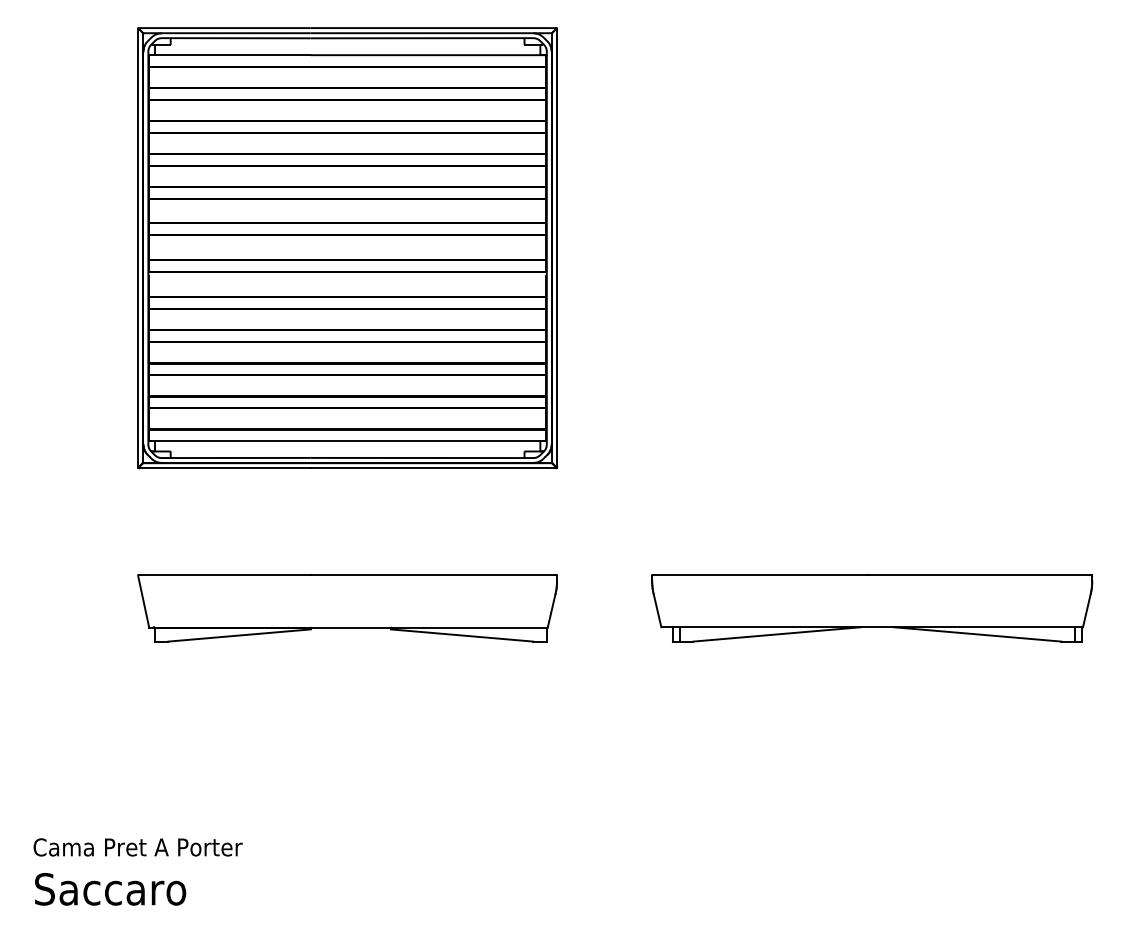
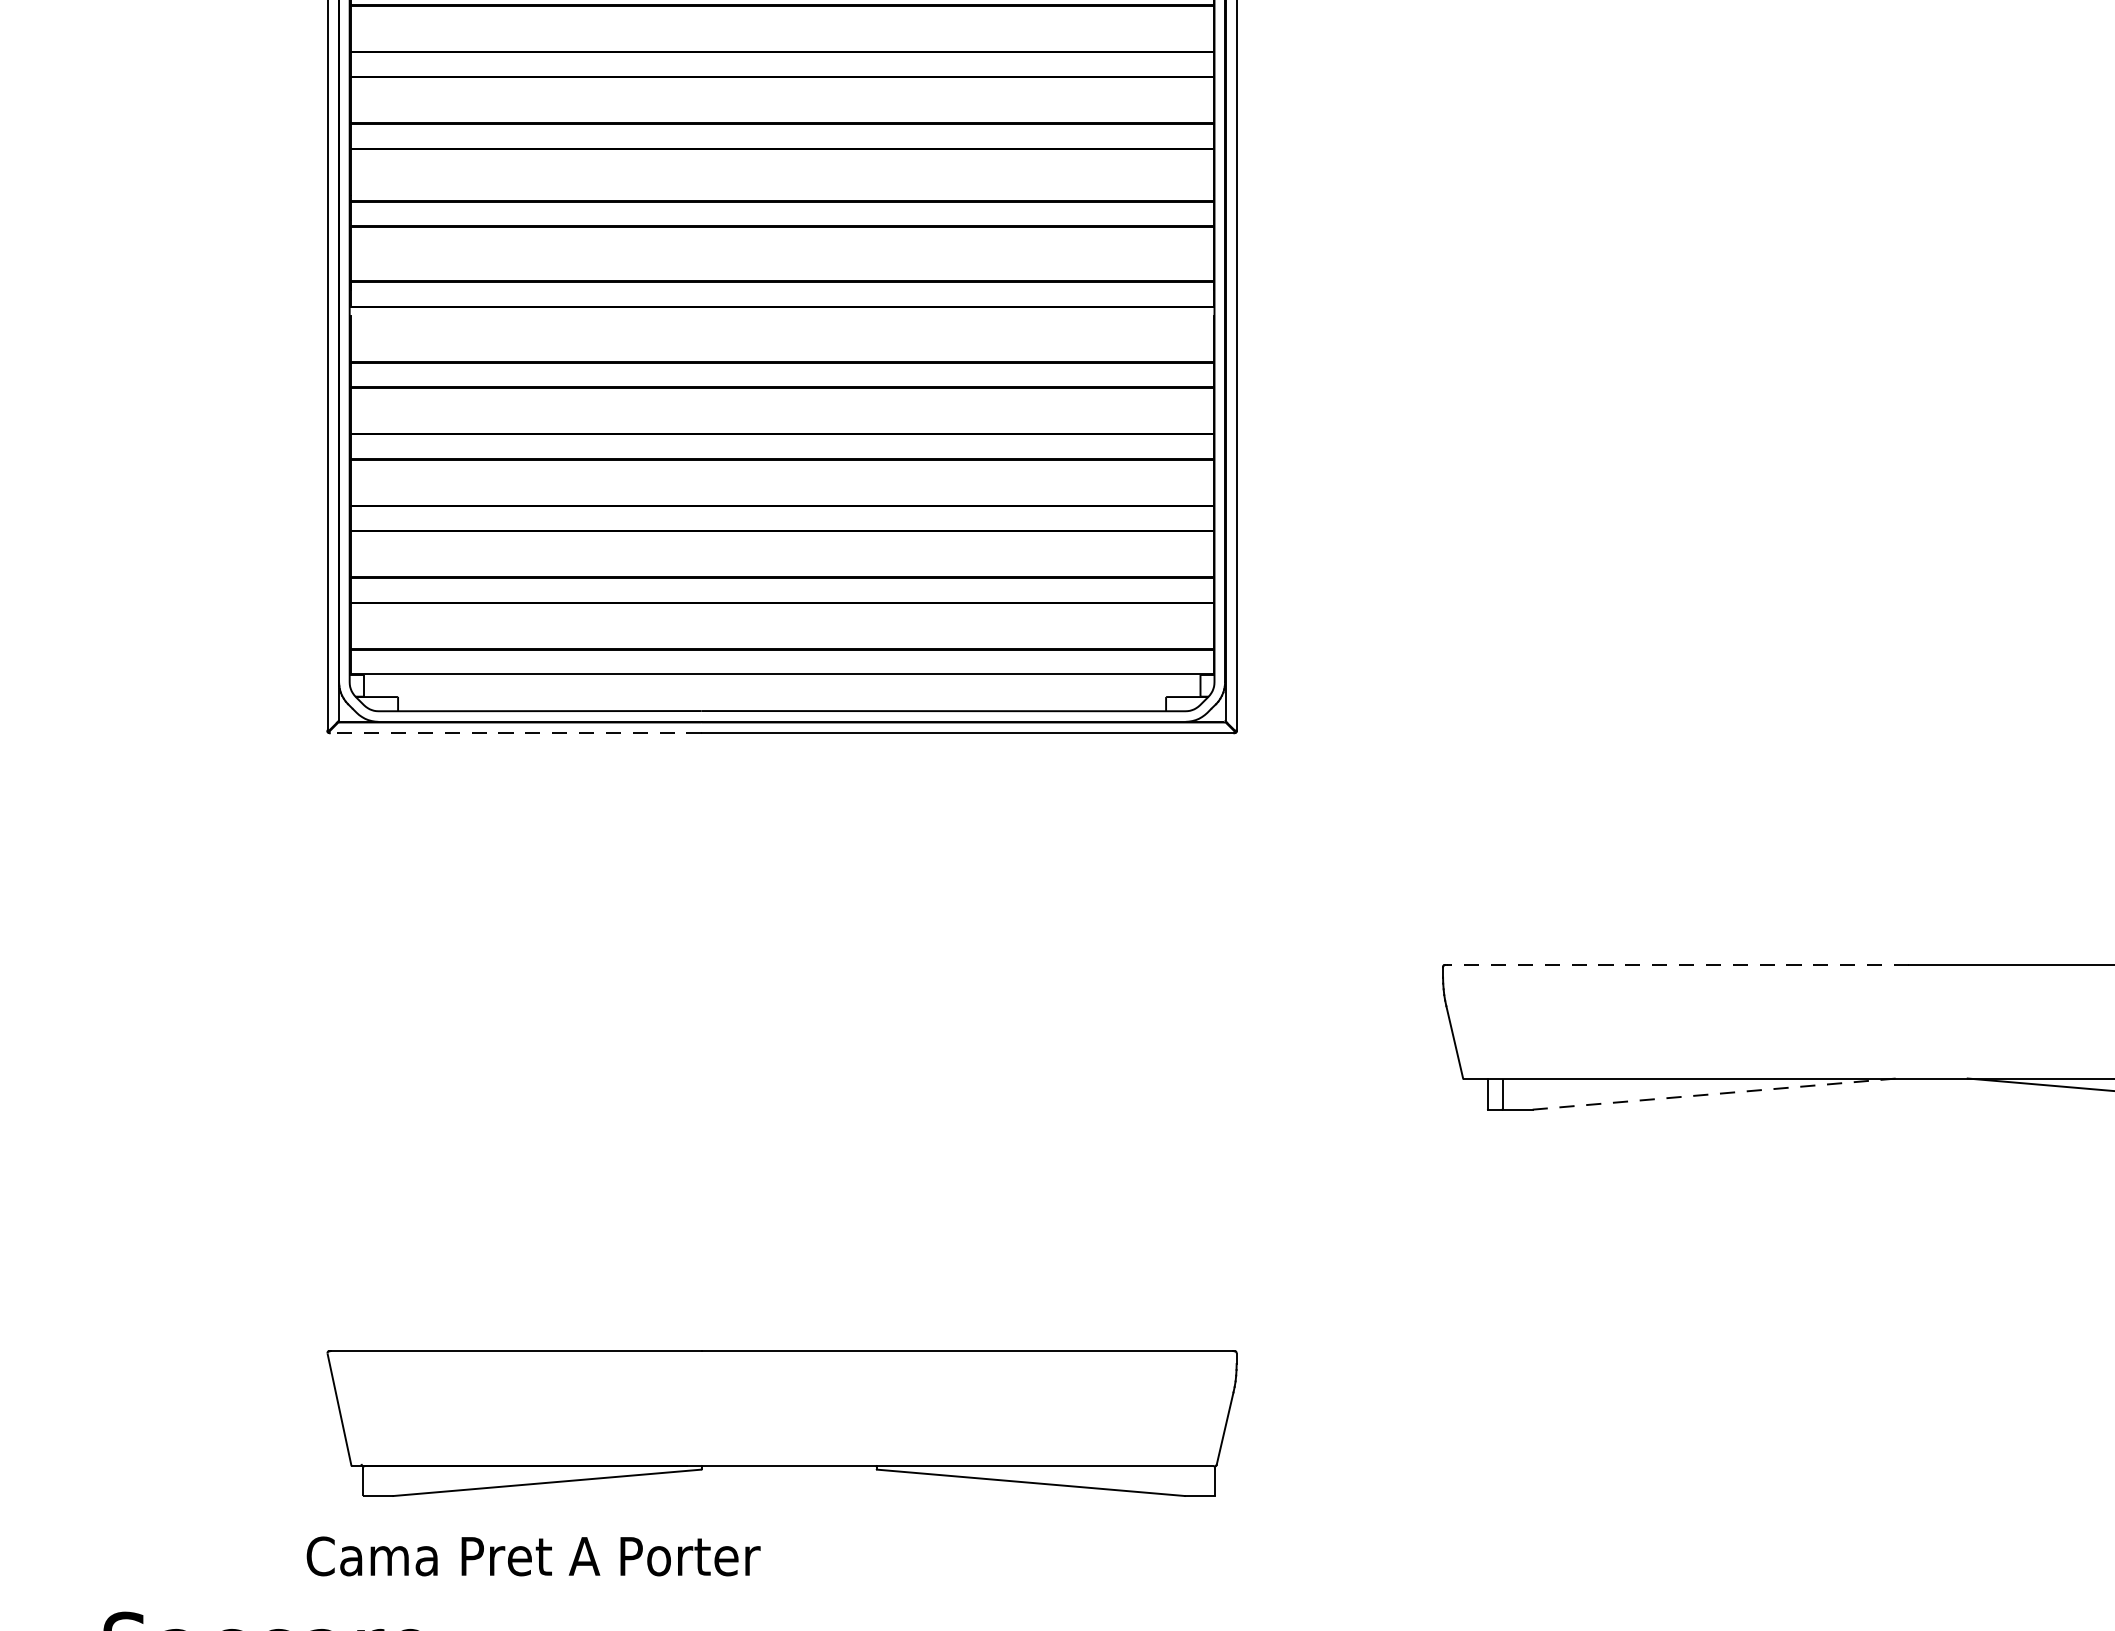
line: (224, 468) -> (514, 733), solid -> dashed
line: (759, 574) -> (1676, 964), solid -> dashed
part: (347, 608) -> (781, 1424), moved
line: (777, 634) -> (1715, 1094), solid -> dashed
text: (137, 847) -> (532, 1556), moved

